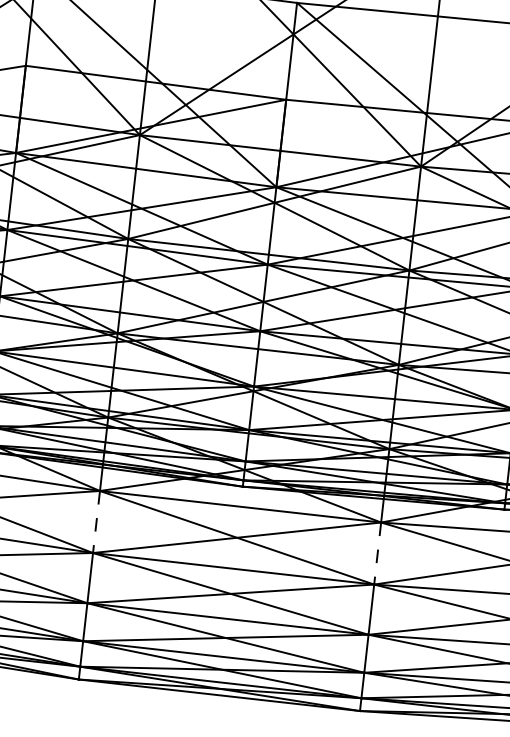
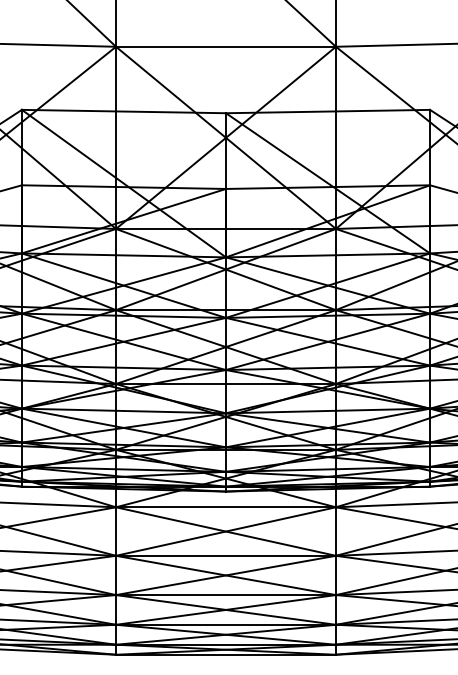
line: (96, 523) -> (116, 532), dashed -> solid
line: (376, 554) -> (335, 532), dashed -> solid

